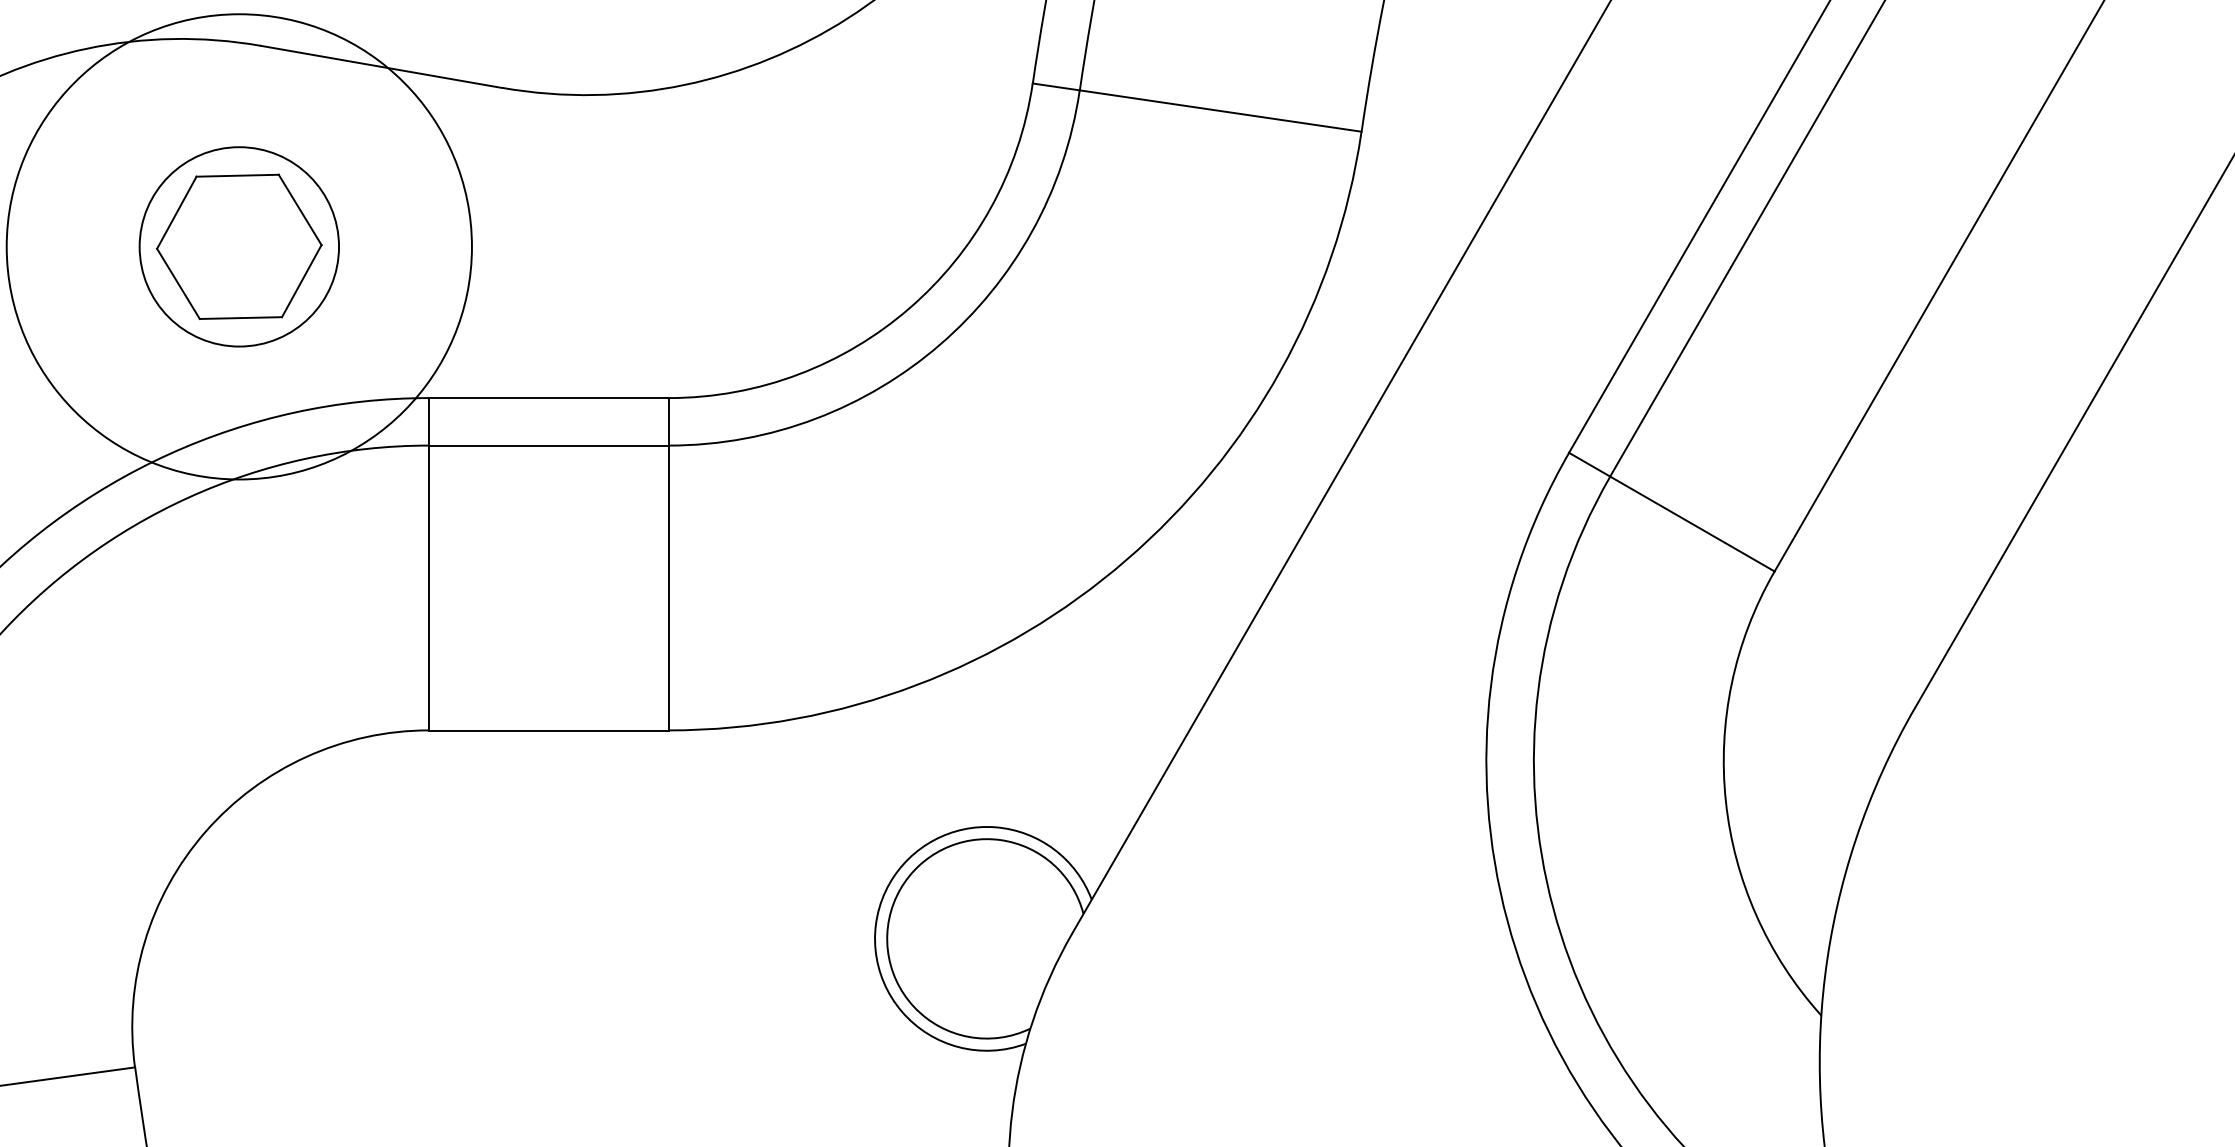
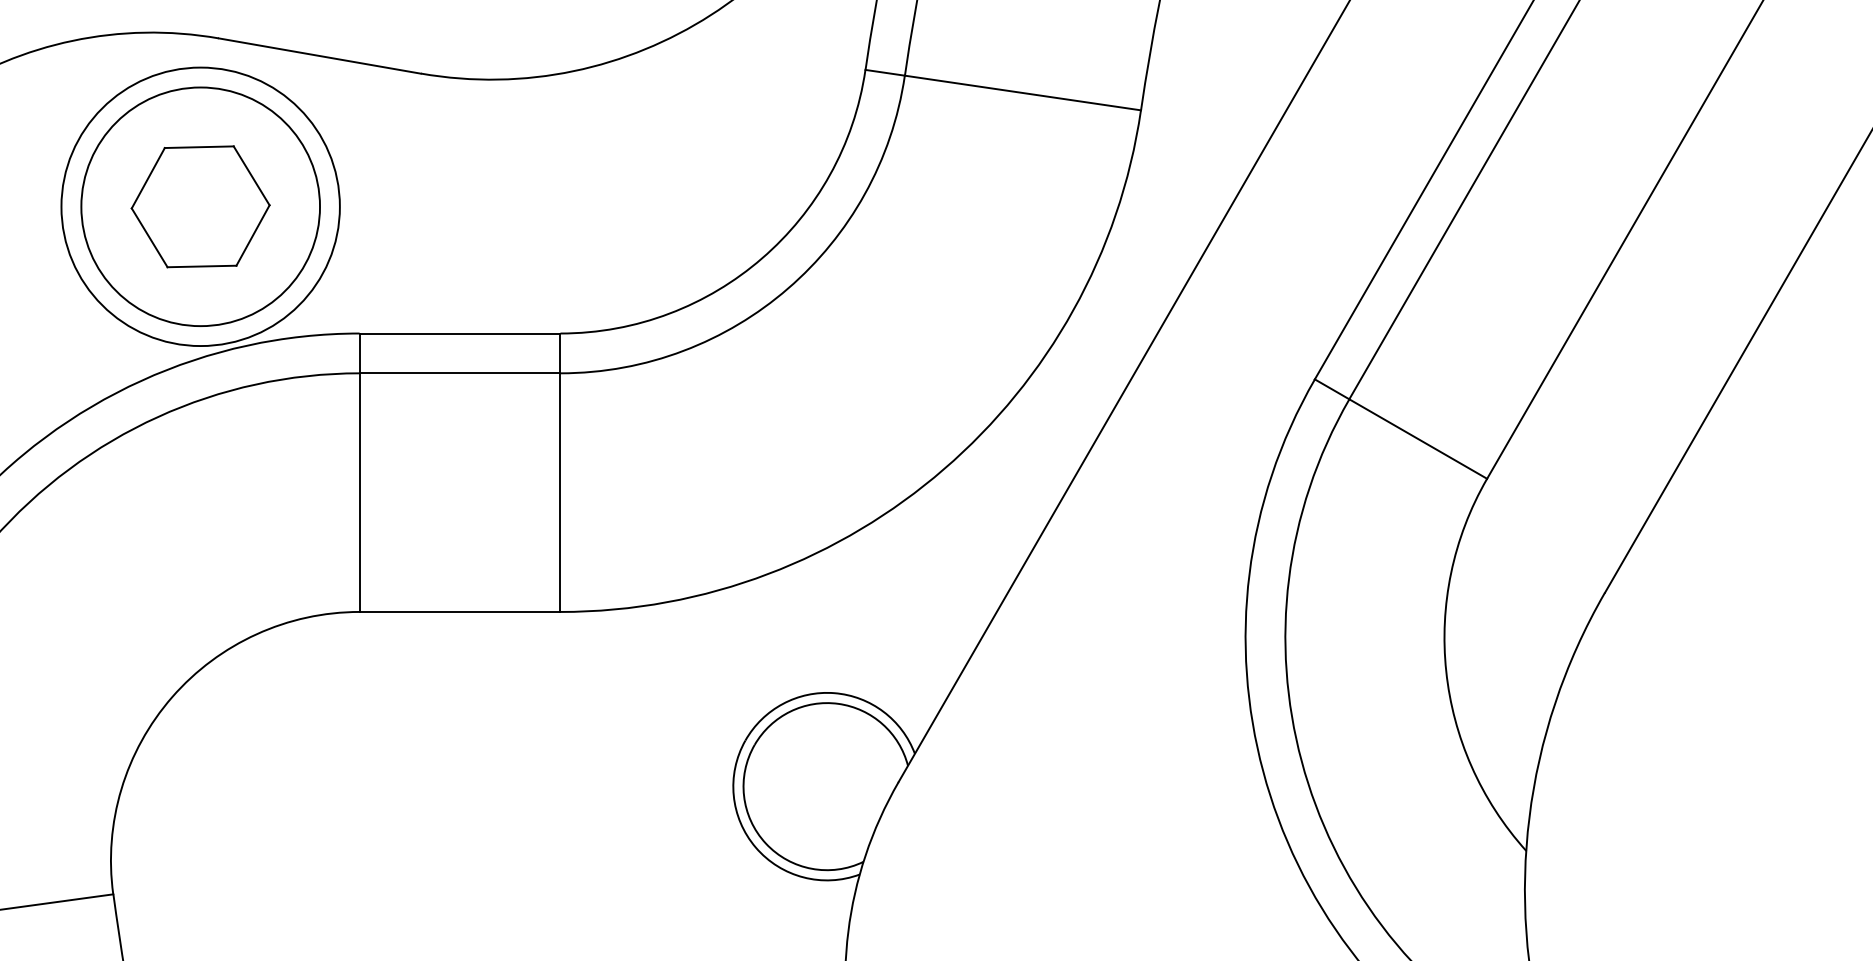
circle: (238, 246) -> (199, 206), size x1.43
circle: (239, 246) -> (200, 206), size x0.71

